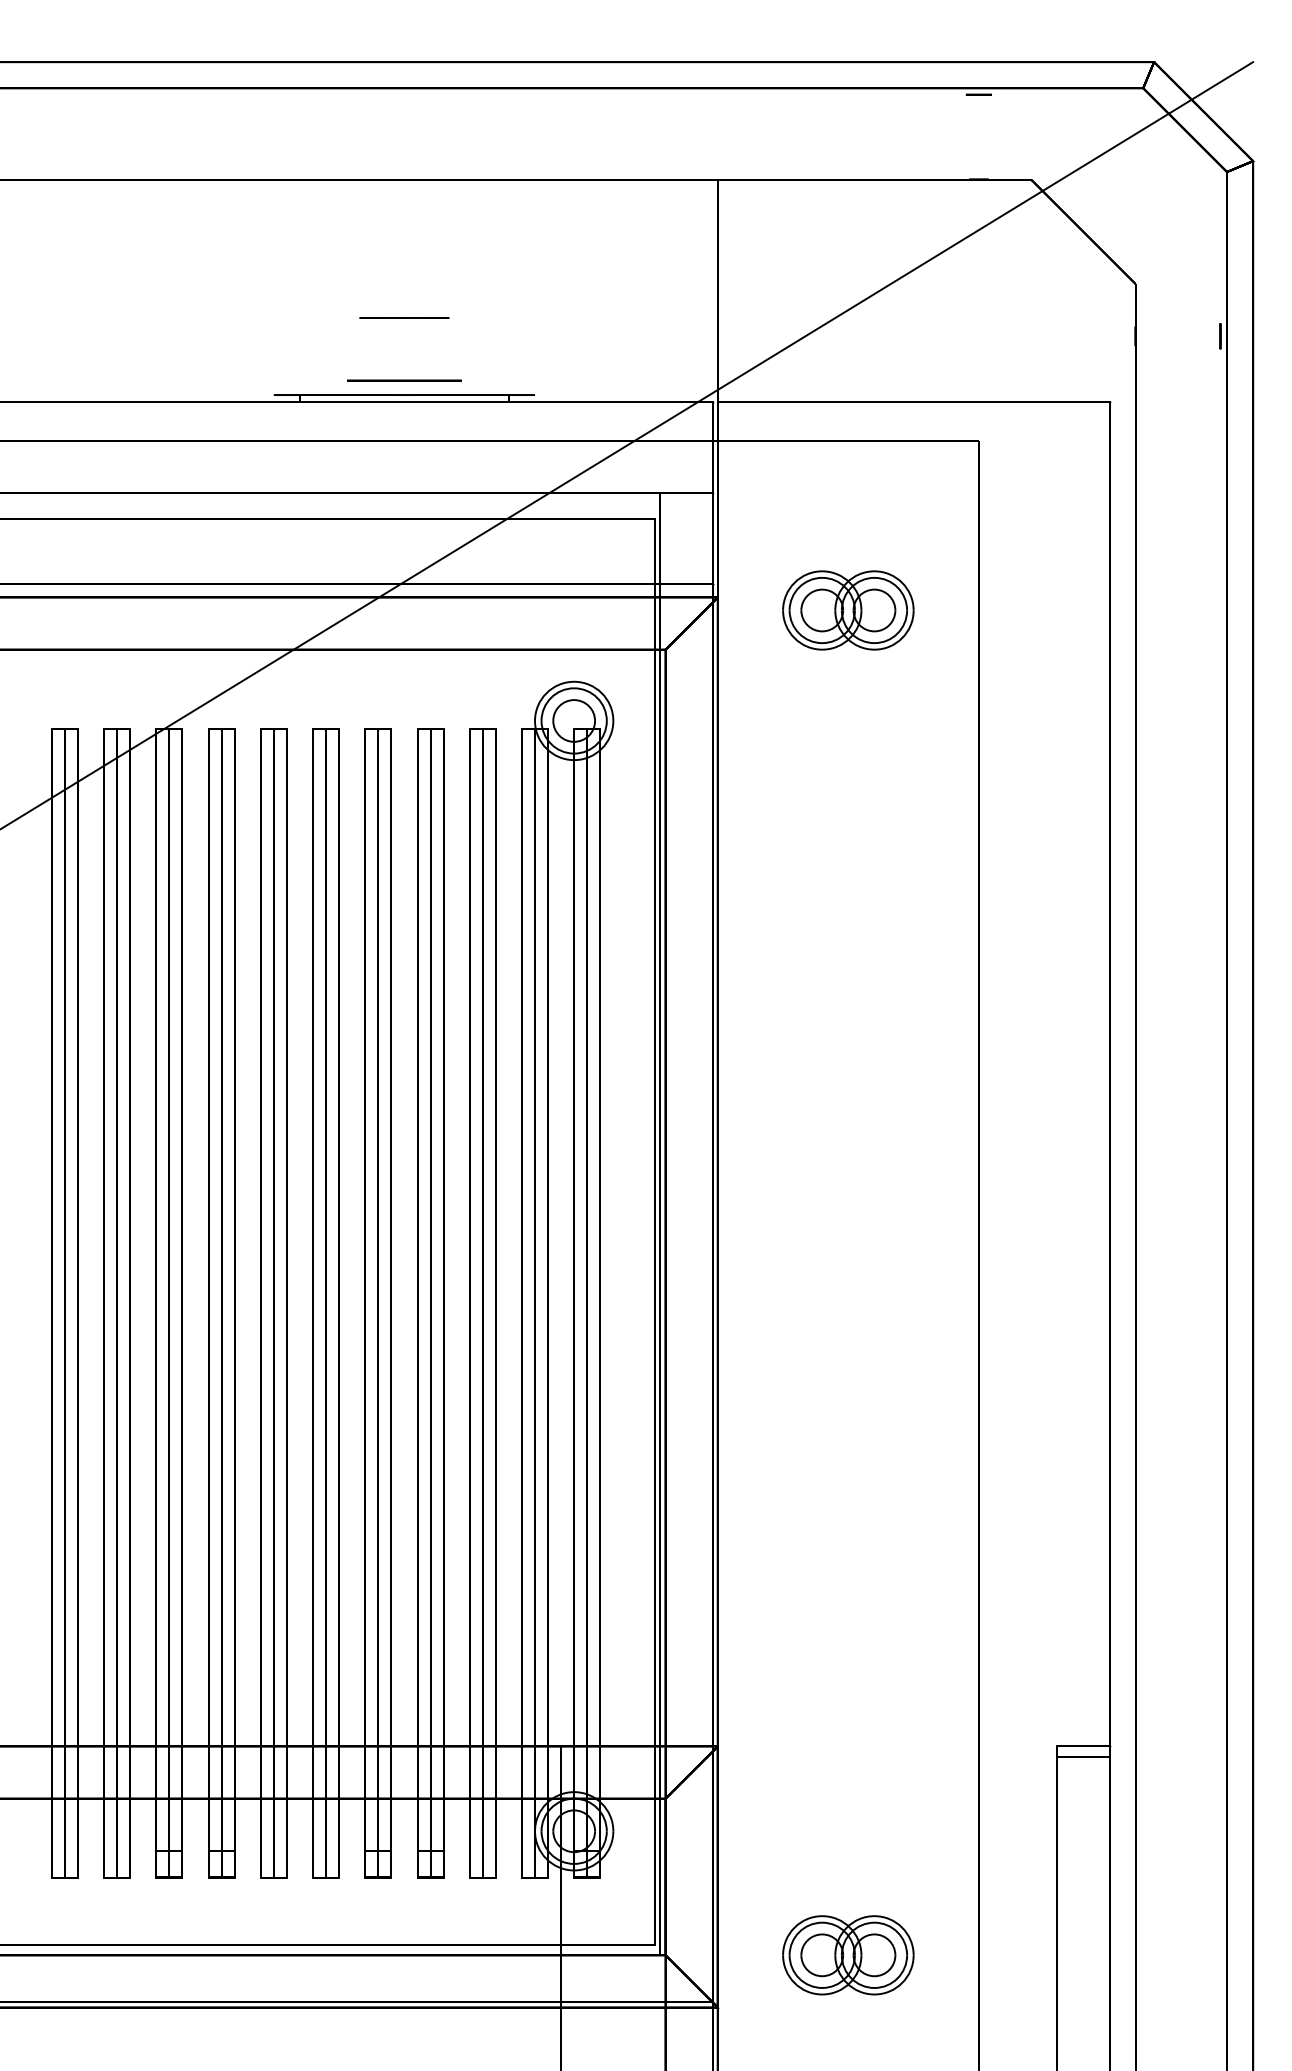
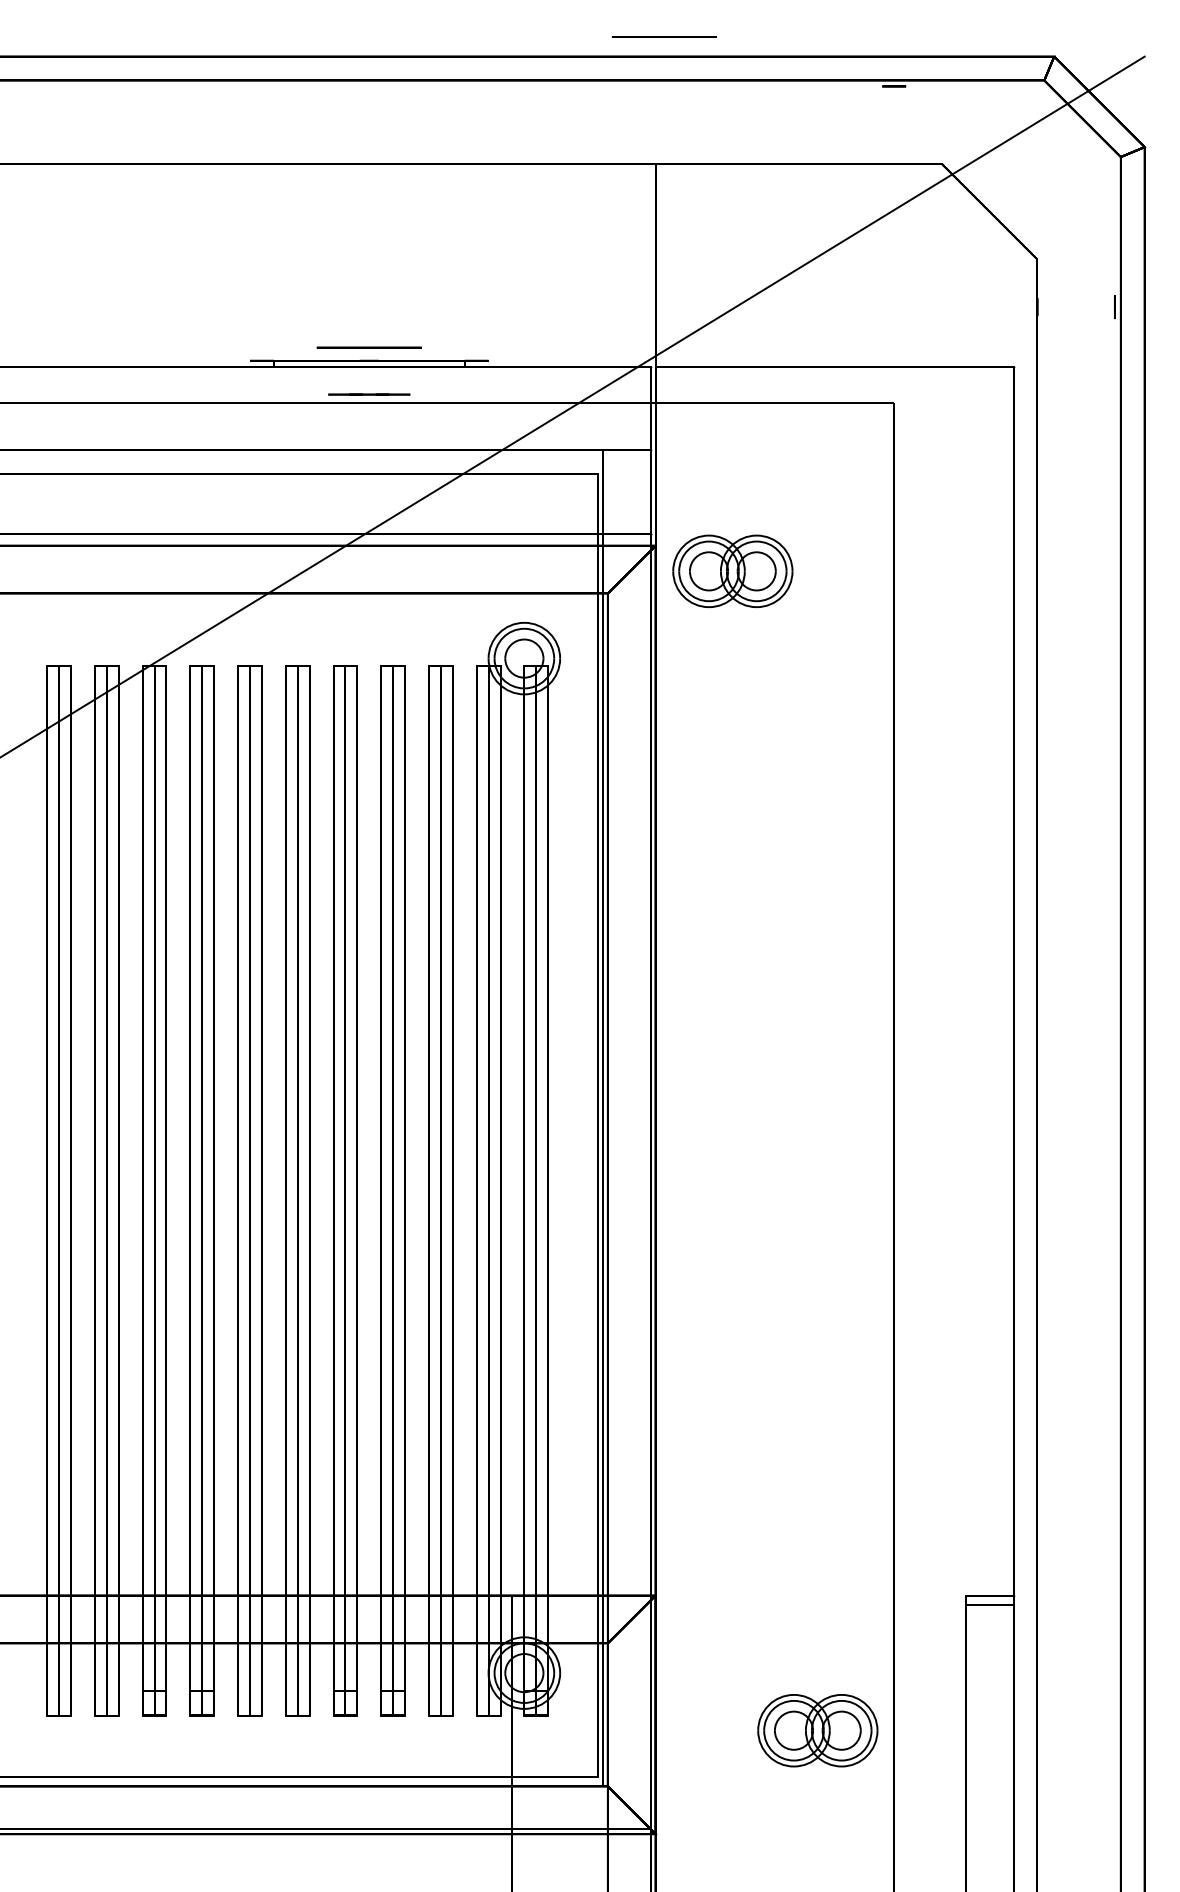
circle: (727, 40) -> (664, 36), added
line: (404, 317) -> (369, 394), moved
part: (848, 610) -> (732, 571), moved
part: (848, 1955) -> (817, 1730), moved

